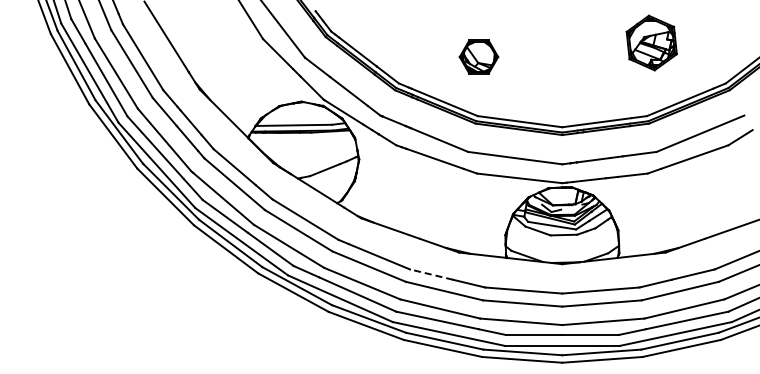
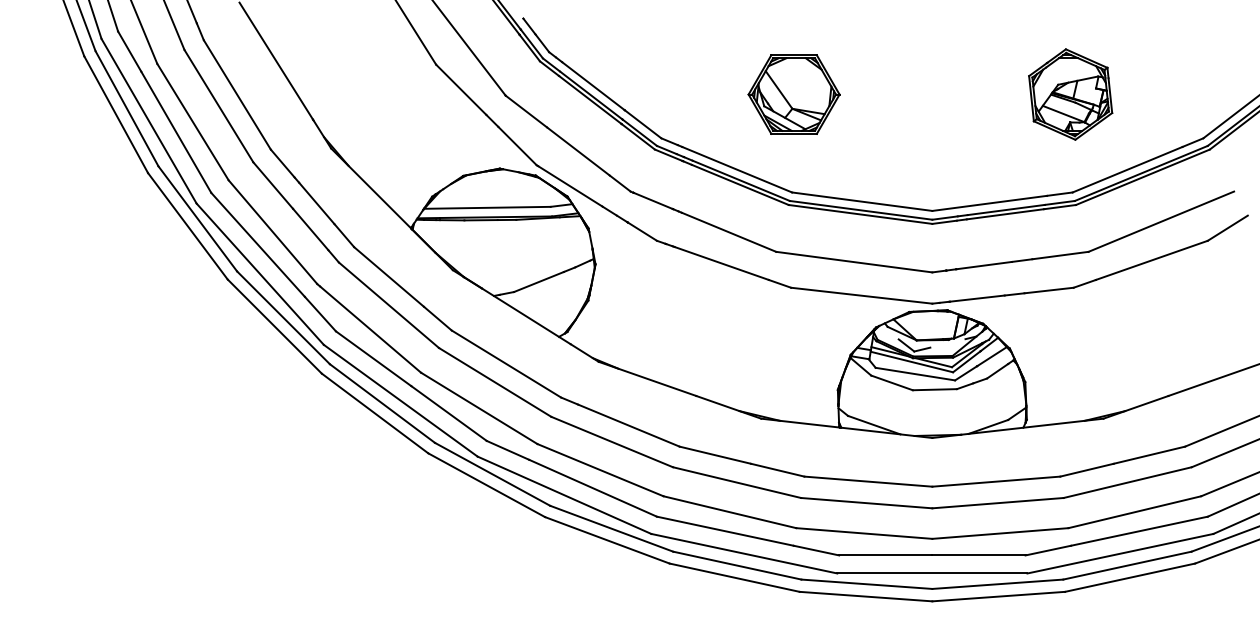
part: (651, 42) -> (1070, 93), moved
part: (478, 56) -> (793, 93), size x1.43
line: (431, 274) -> (715, 455), dashed -> solid

